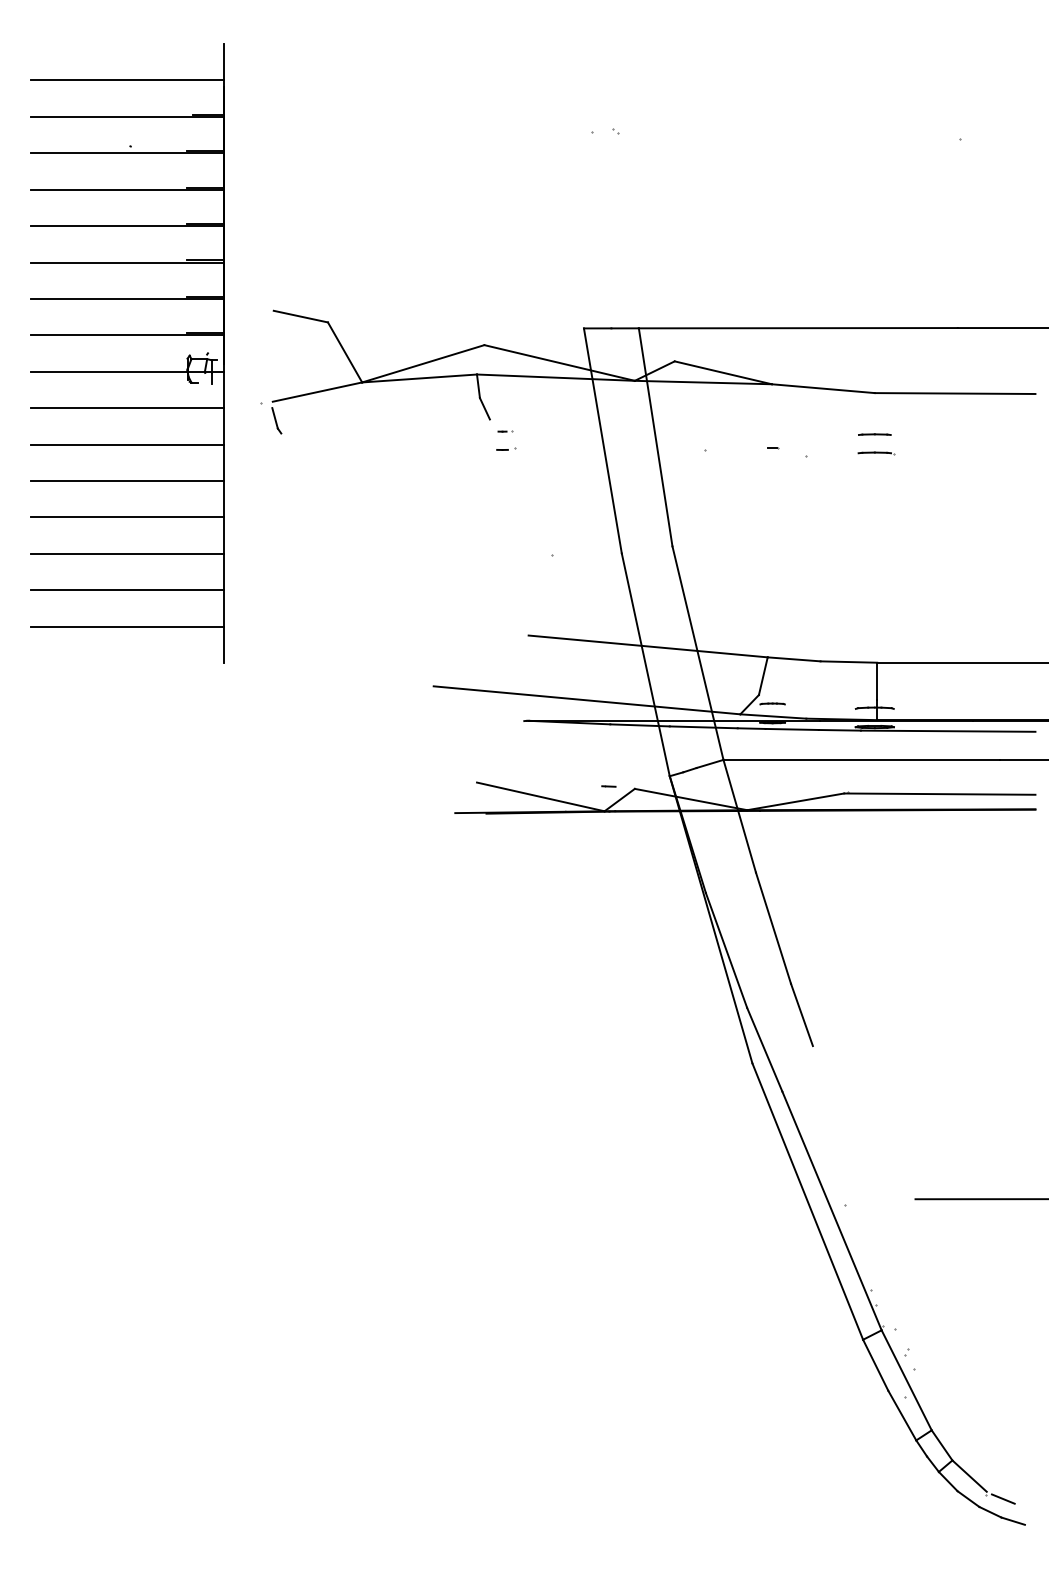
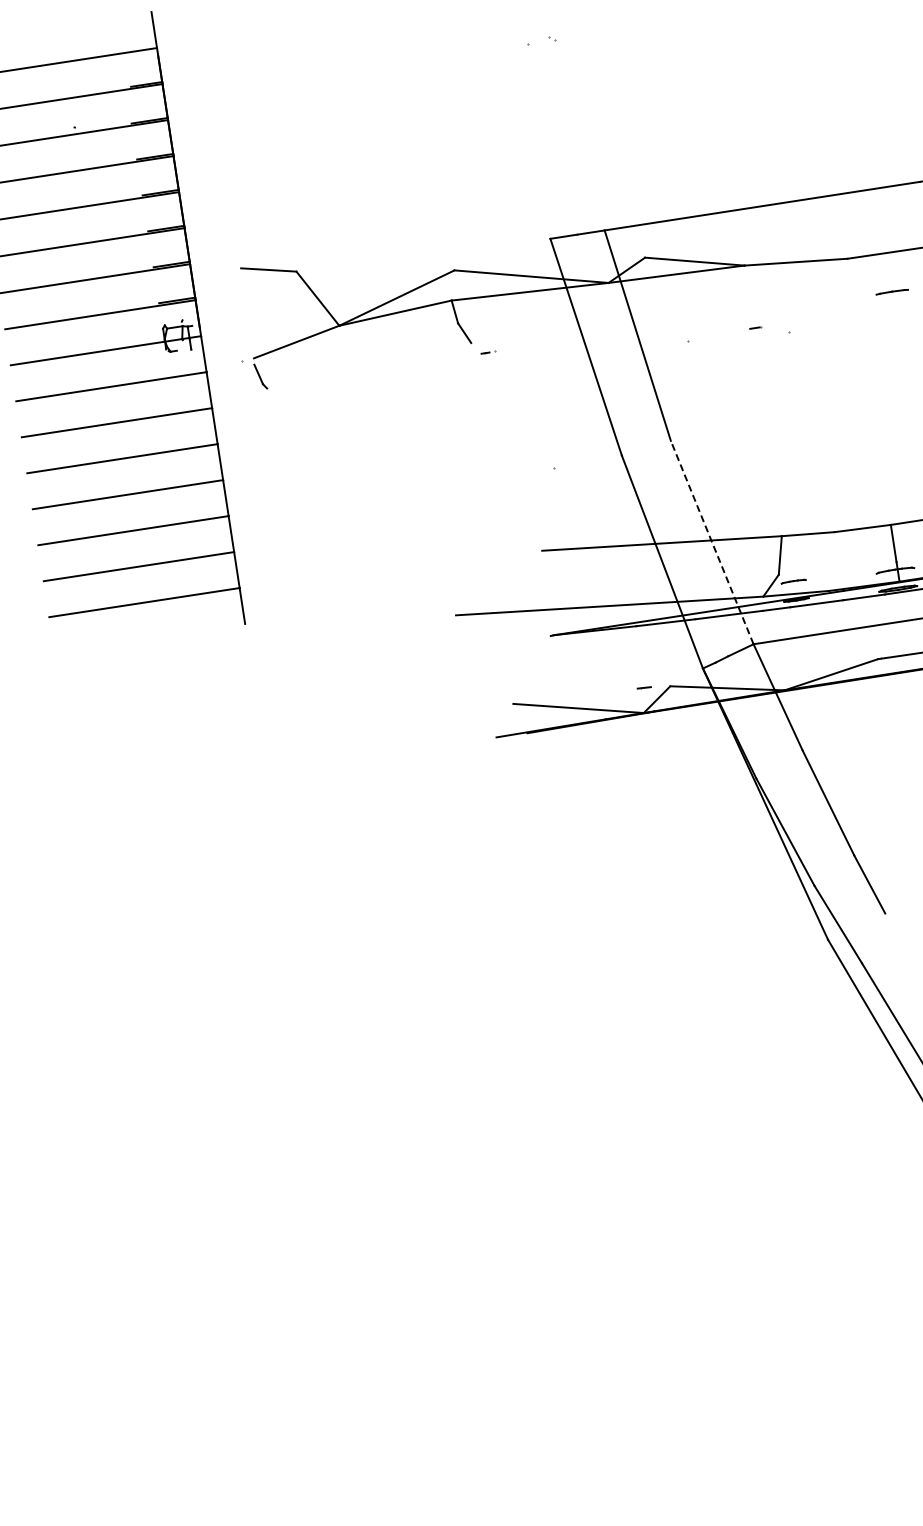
line: (874, 434) -> (891, 291), moved
part: (506, 448) -> (491, 369), removed
part: (876, 453) -> (858, 318), removed
line: (697, 653) -> (711, 542), solid -> dashed

